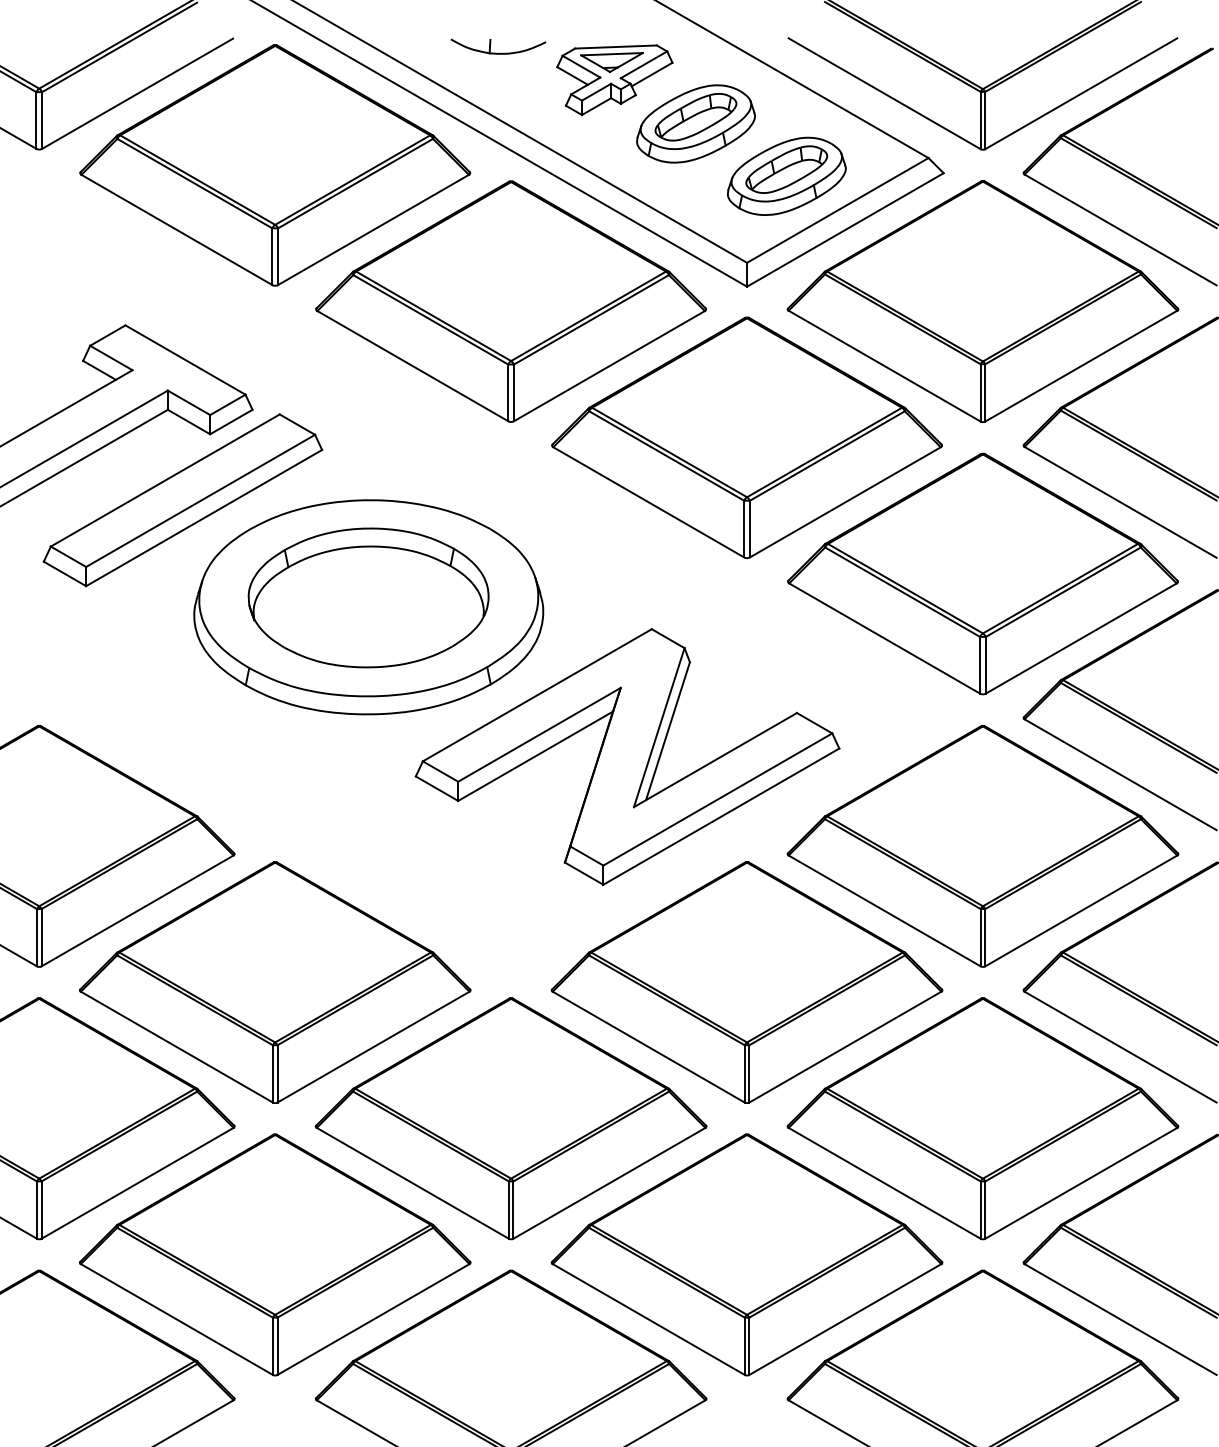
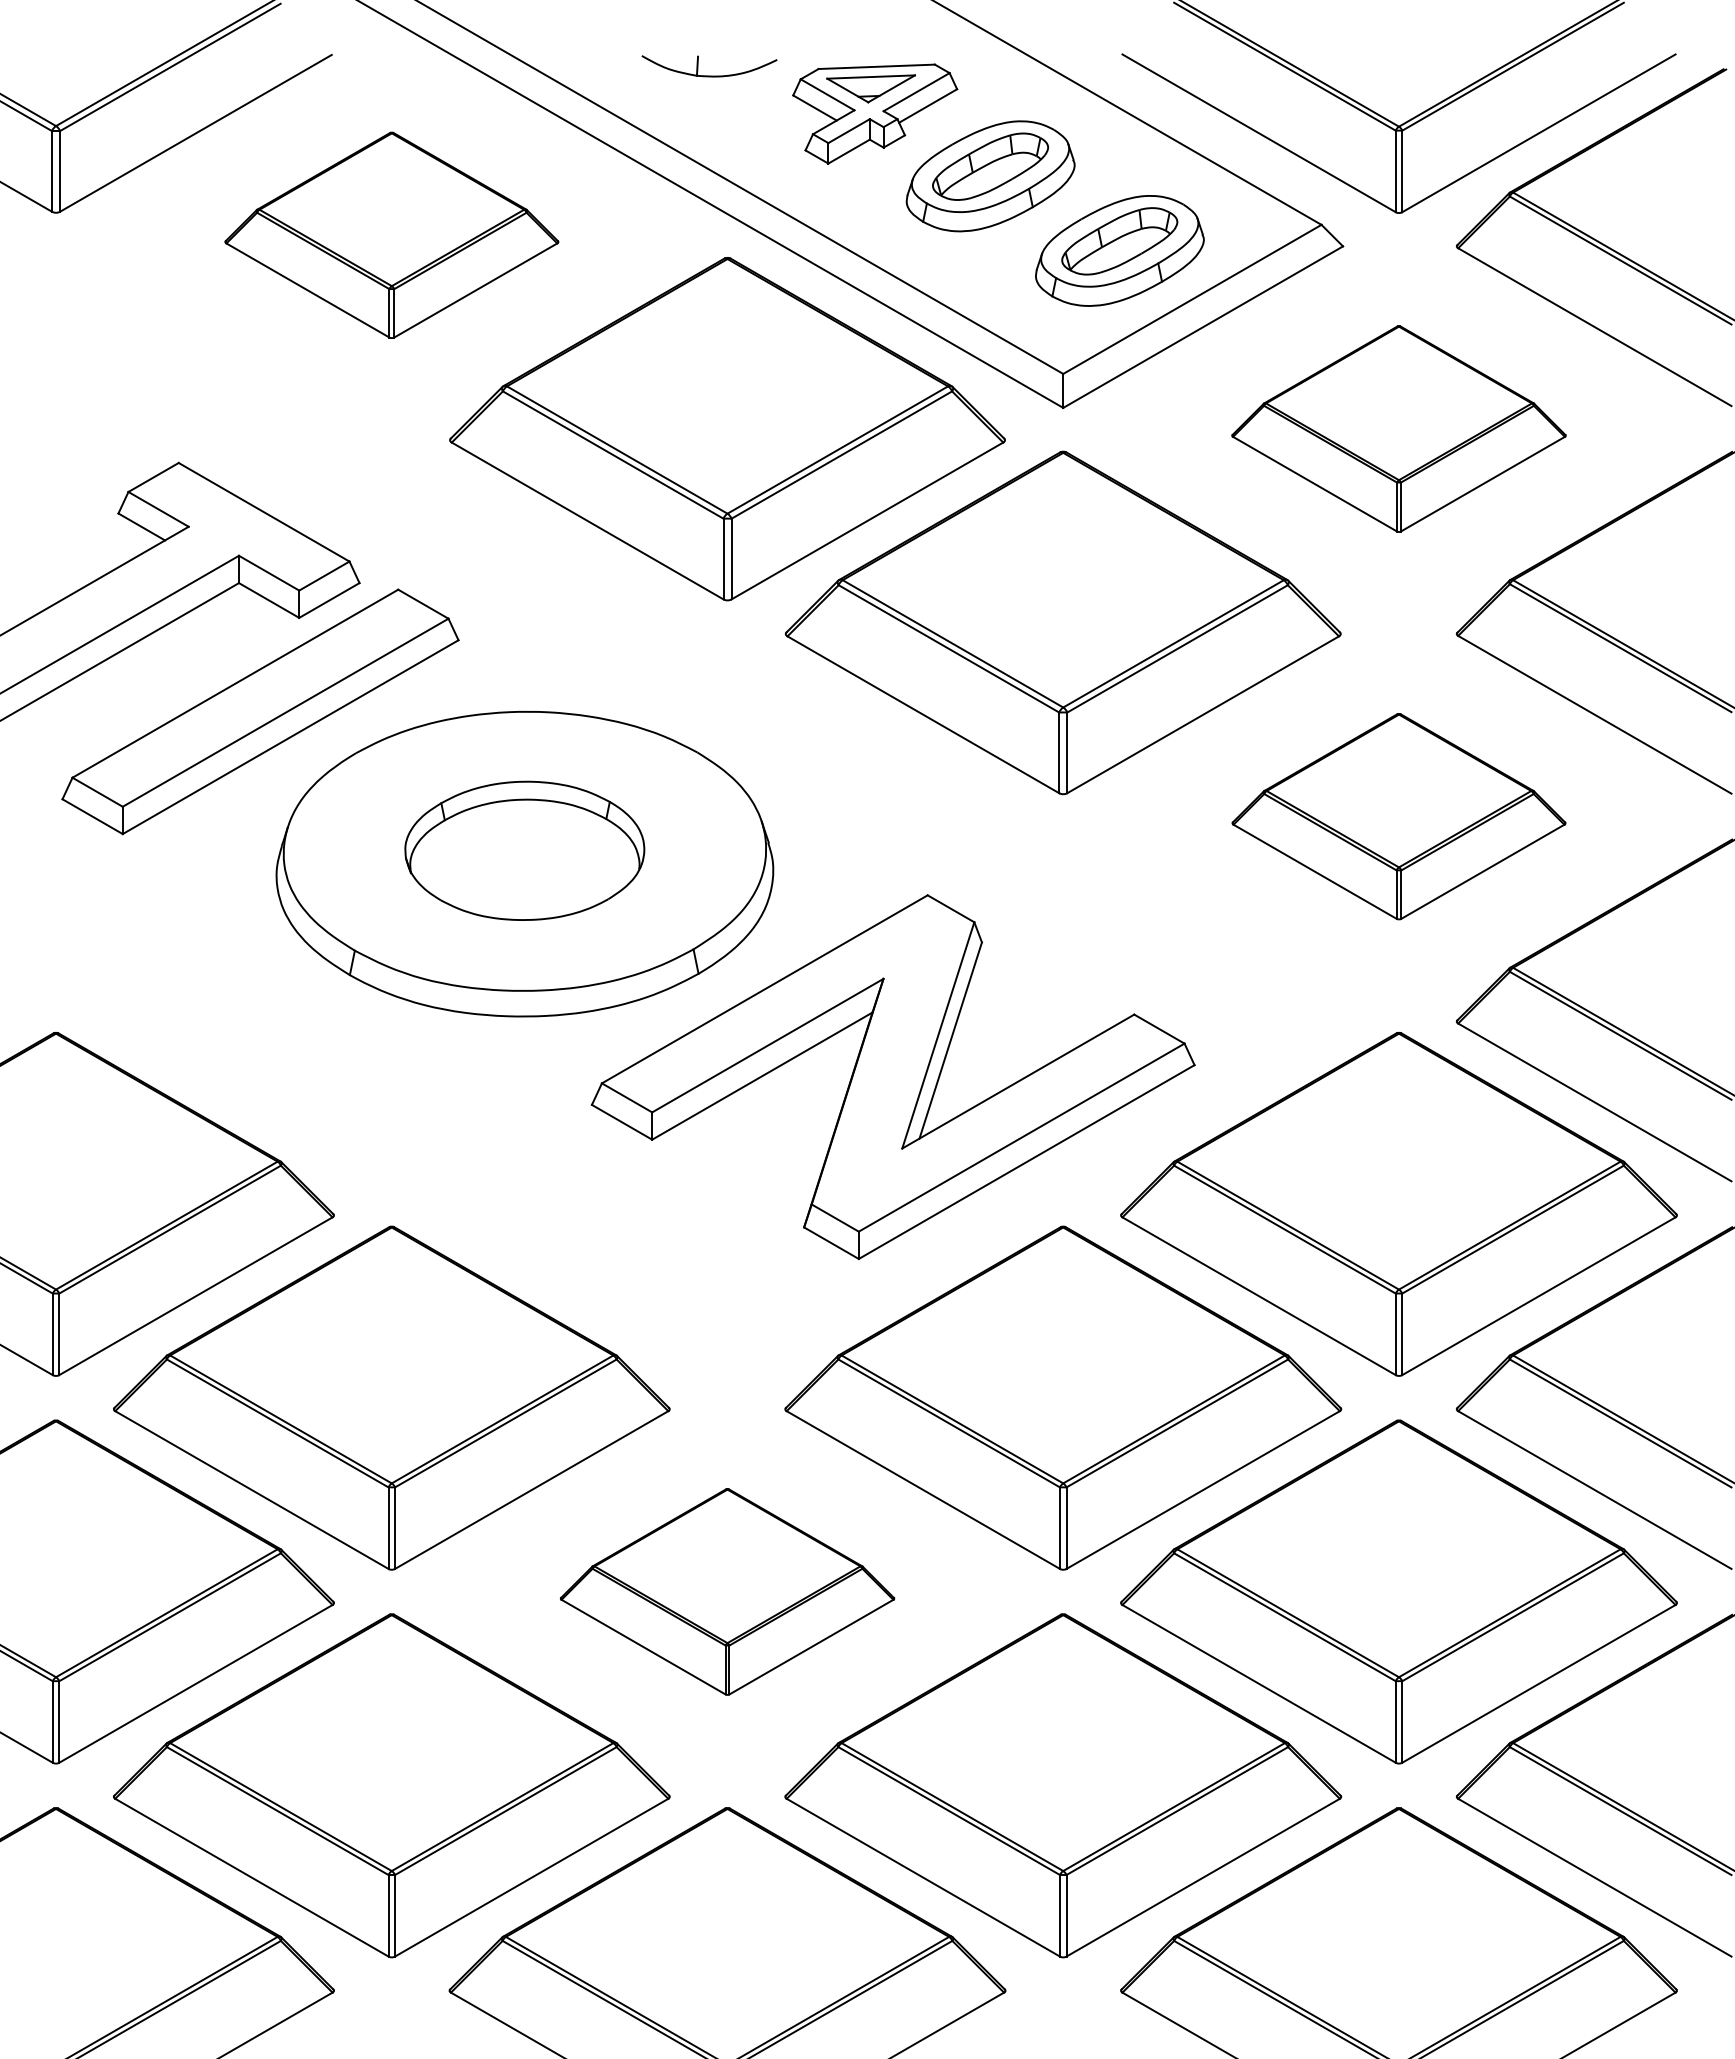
part: (275, 165) -> (391, 235), size x0.6
part: (982, 301) -> (1398, 428), size x0.6
part: (982, 573) -> (1398, 816), size x0.6
part: (368, 597) -> (524, 850), size x0.7
part: (511, 1118) -> (727, 1591), size x0.6

